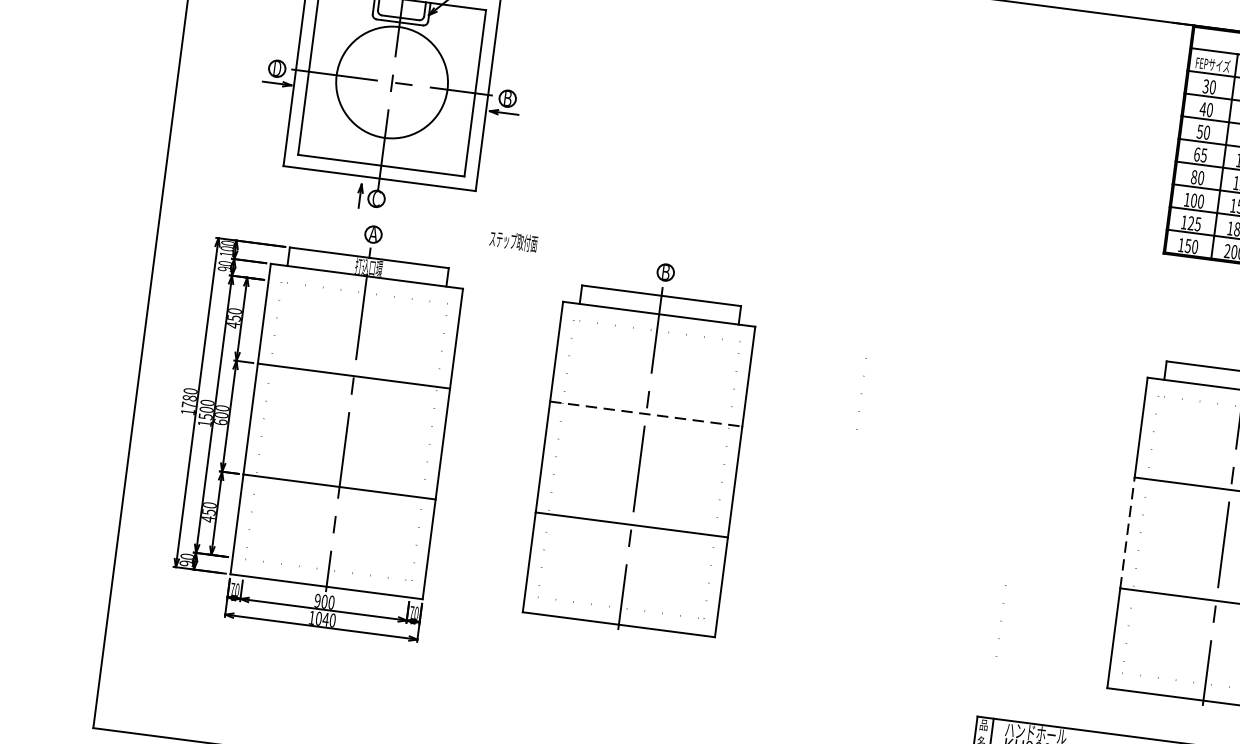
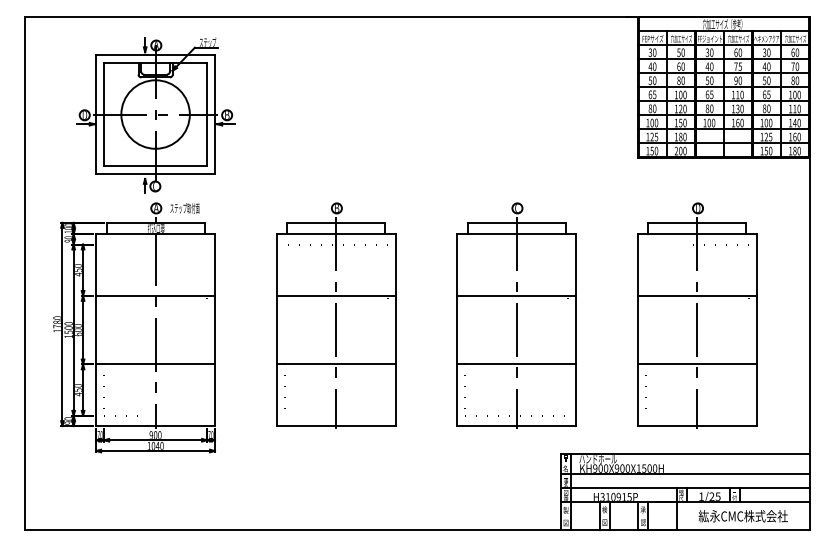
text: (512, 241) -> (184, 208), moved
line: (646, 413) -> (336, 295), dashed -> solid
part: (933, 483) -> (516, 315), added
line: (1126, 531) -> (637, 329), dashed -> solid

